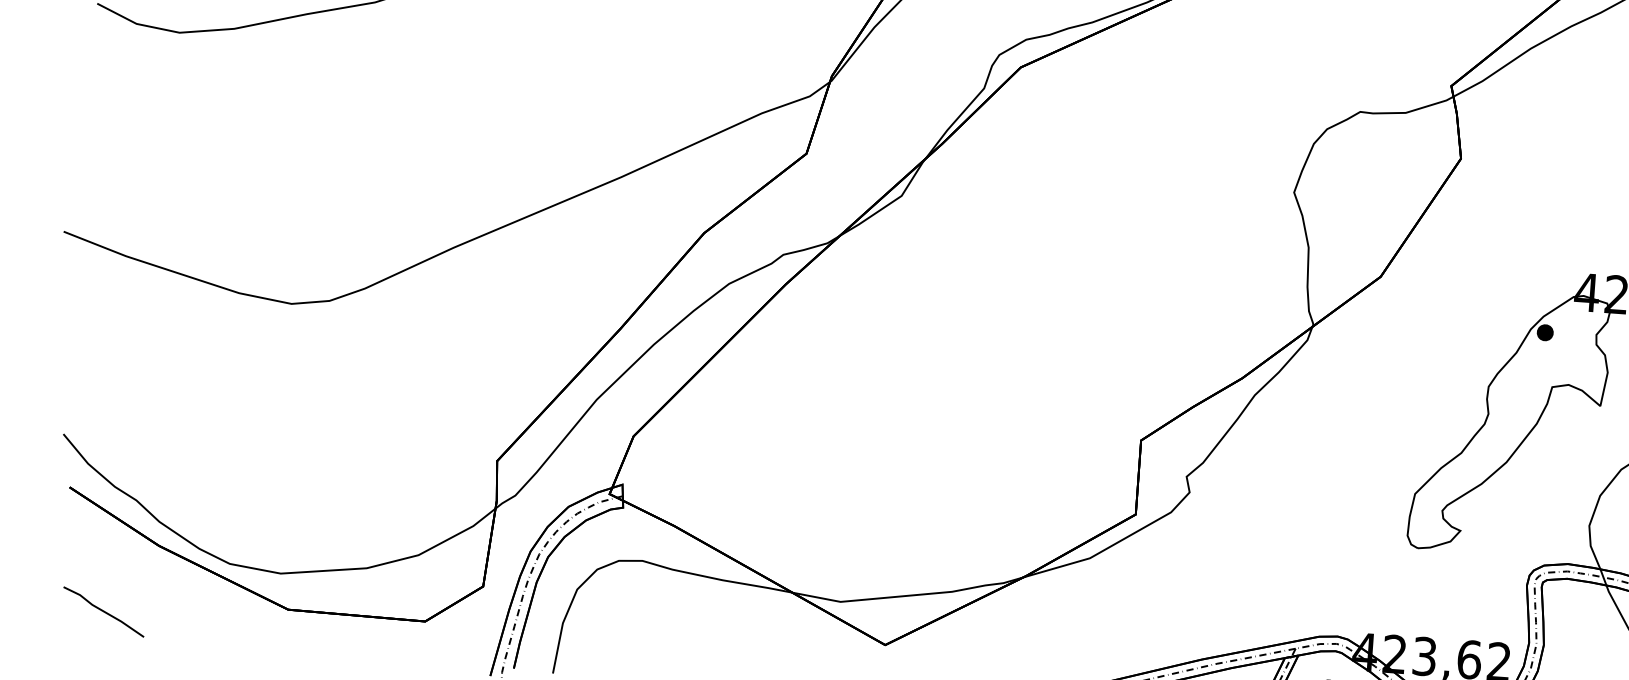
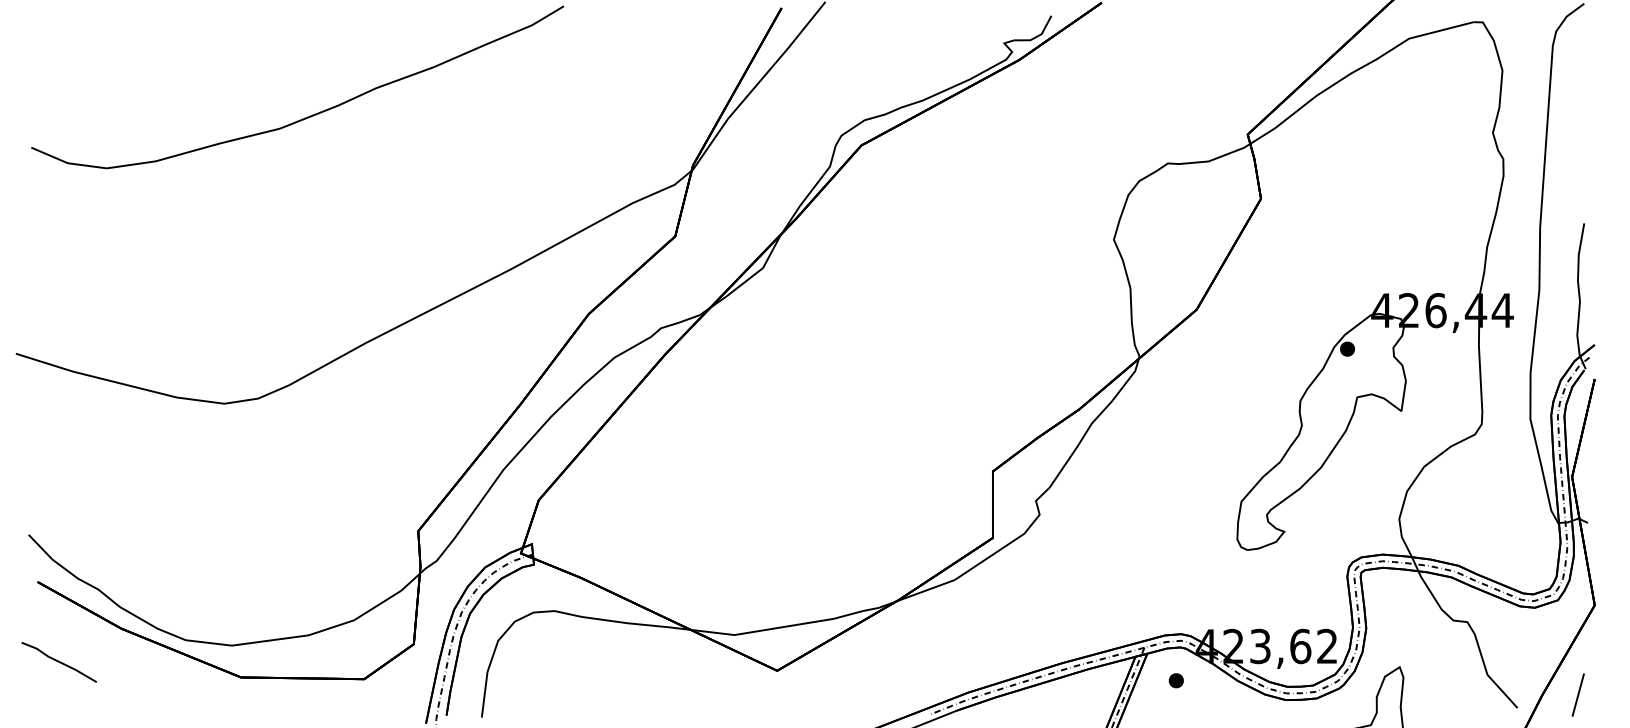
line: (103, 612) -> (58, 662), moved

